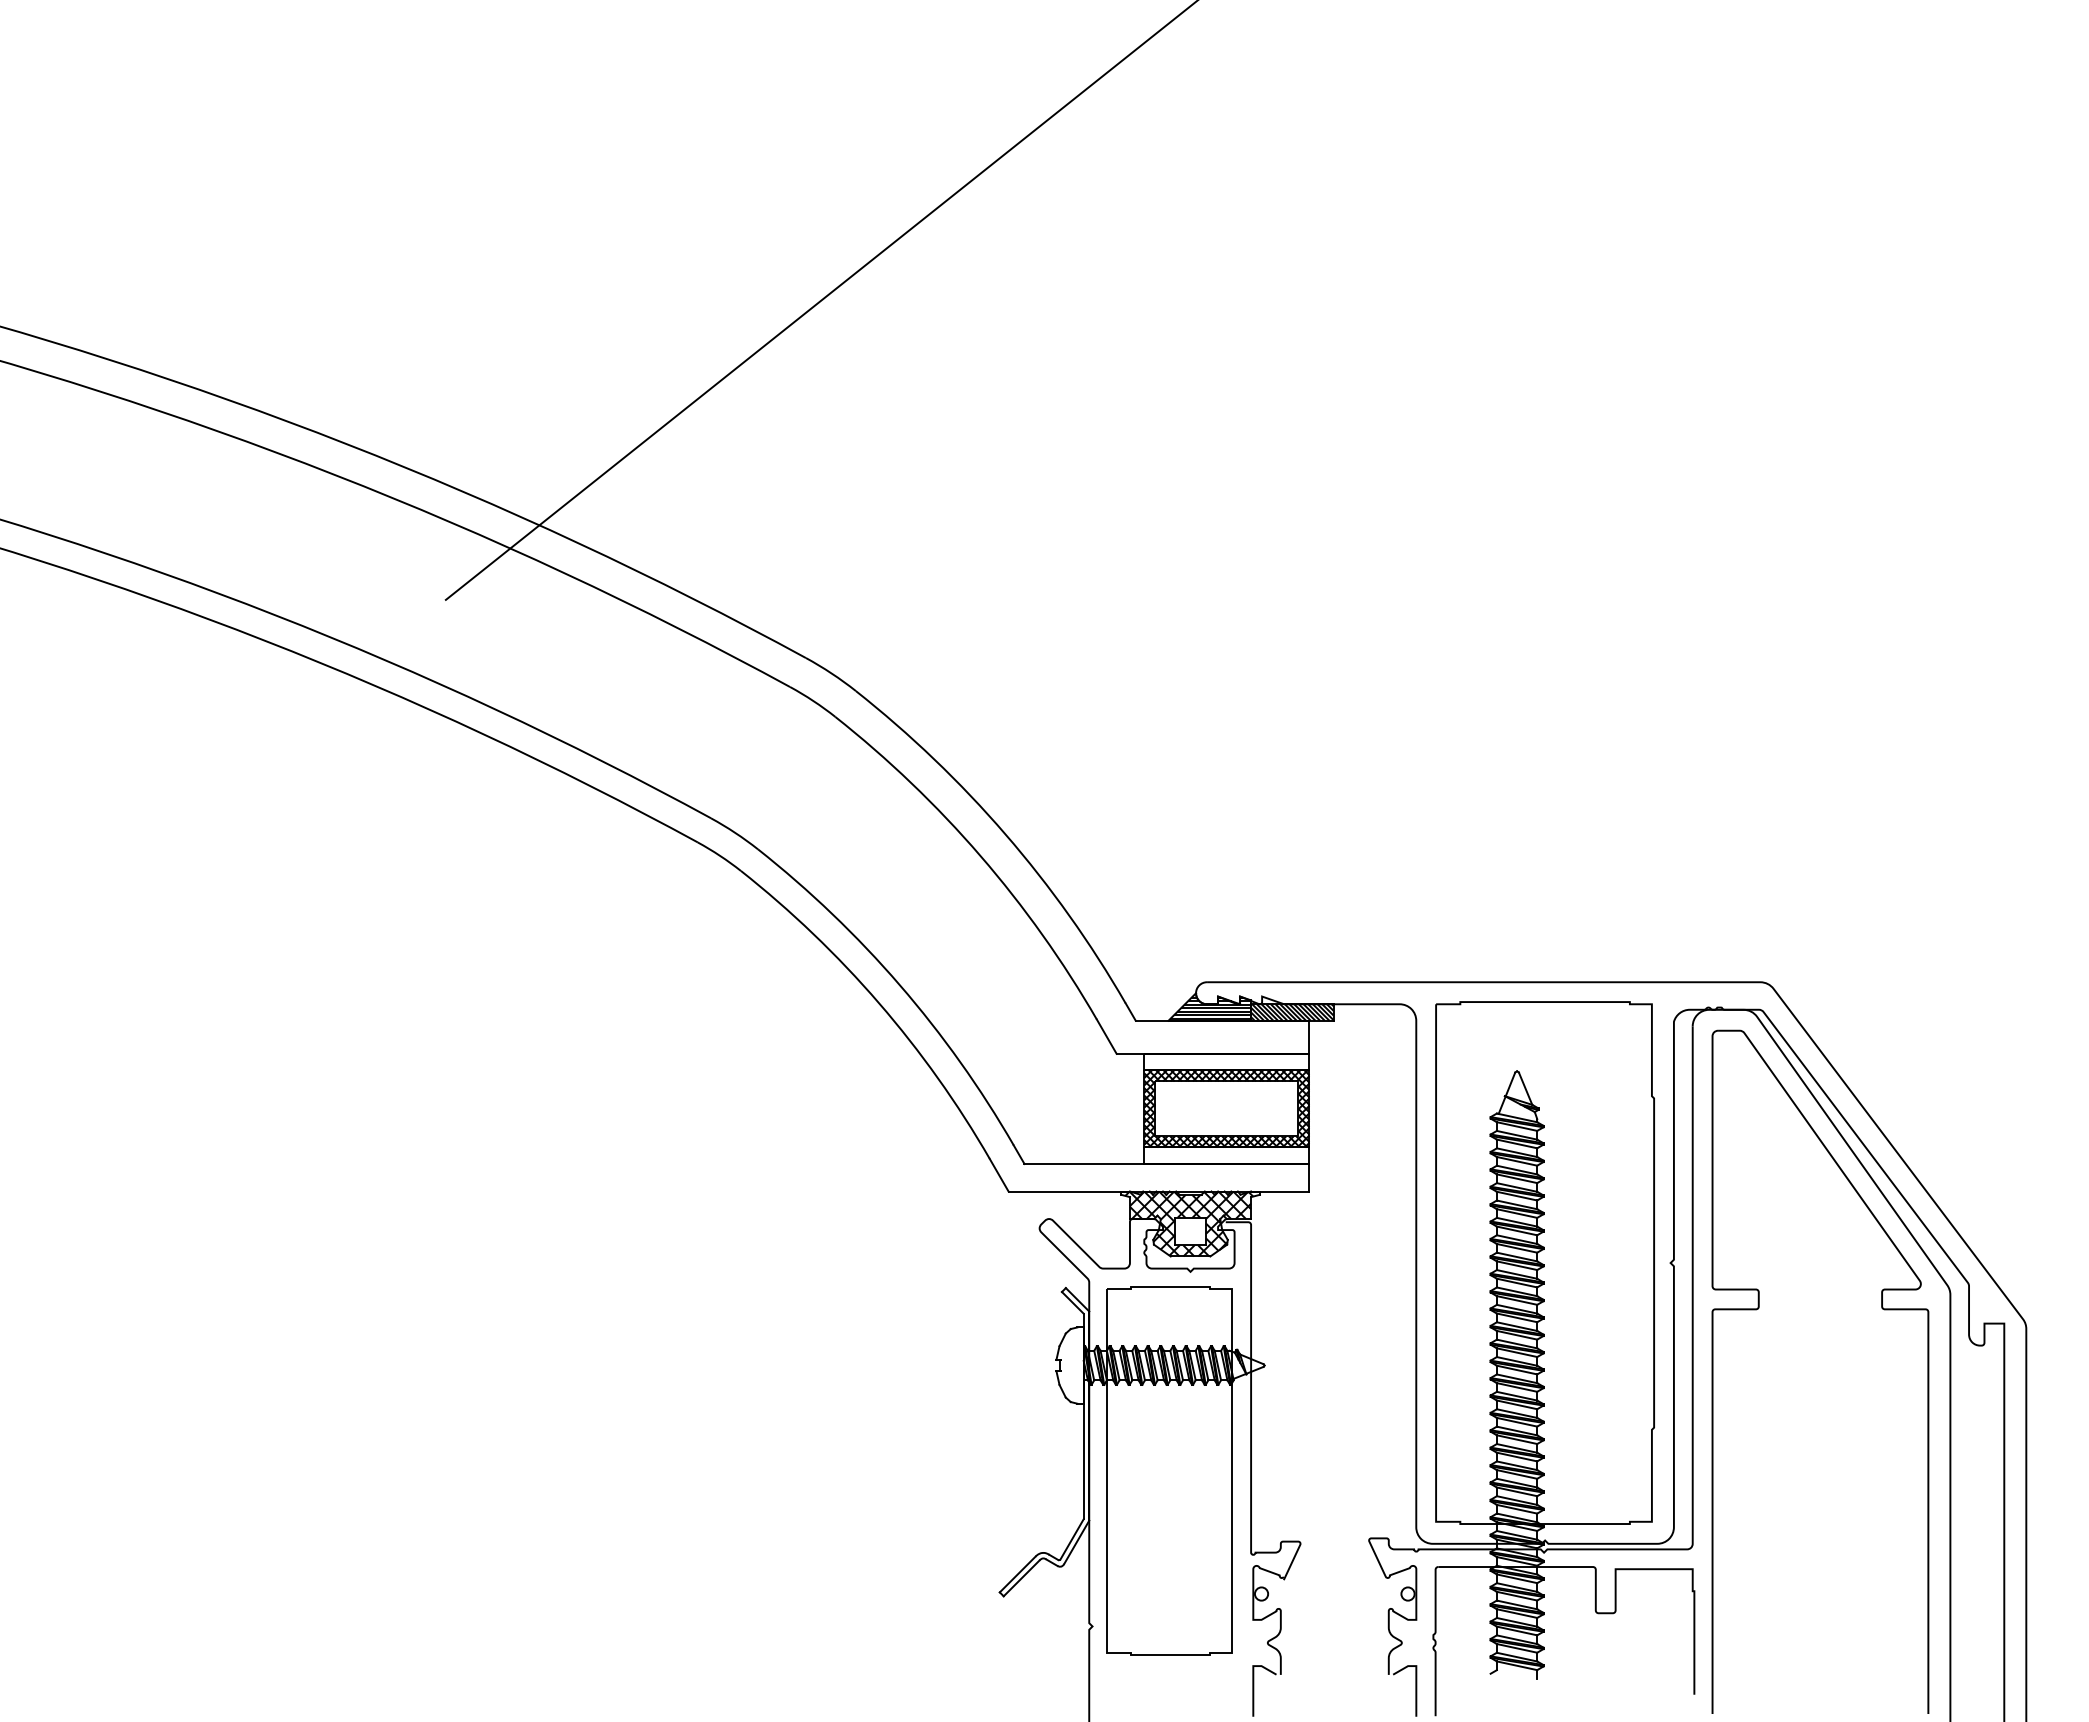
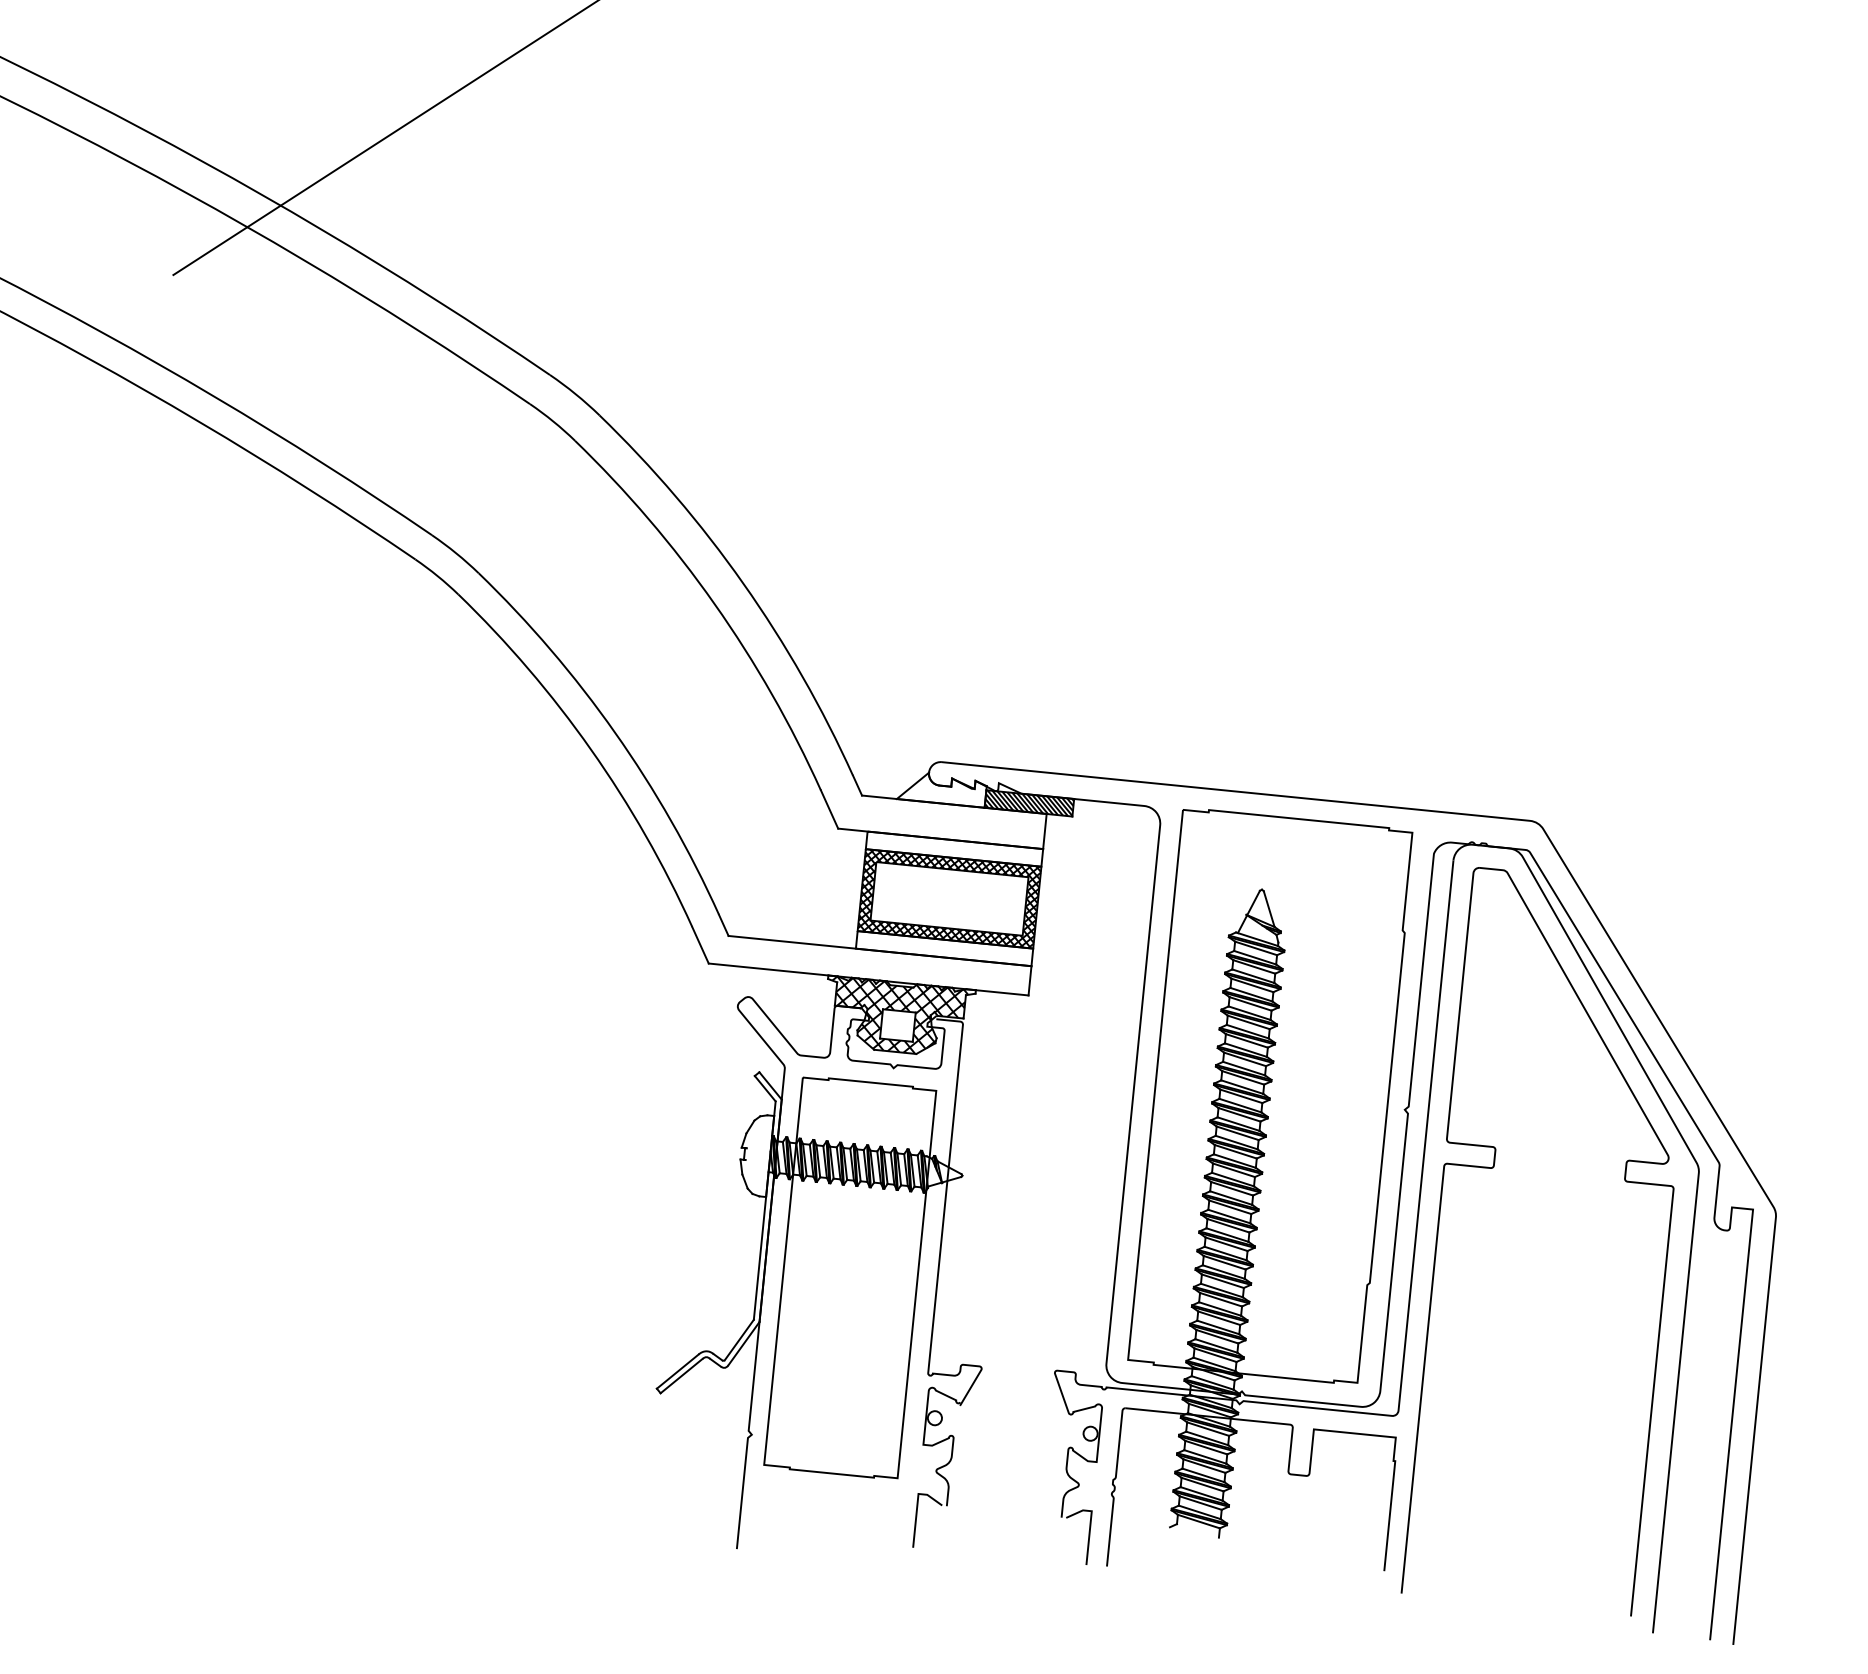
hatch: (1210, 1006) -> (942, 788), removed

